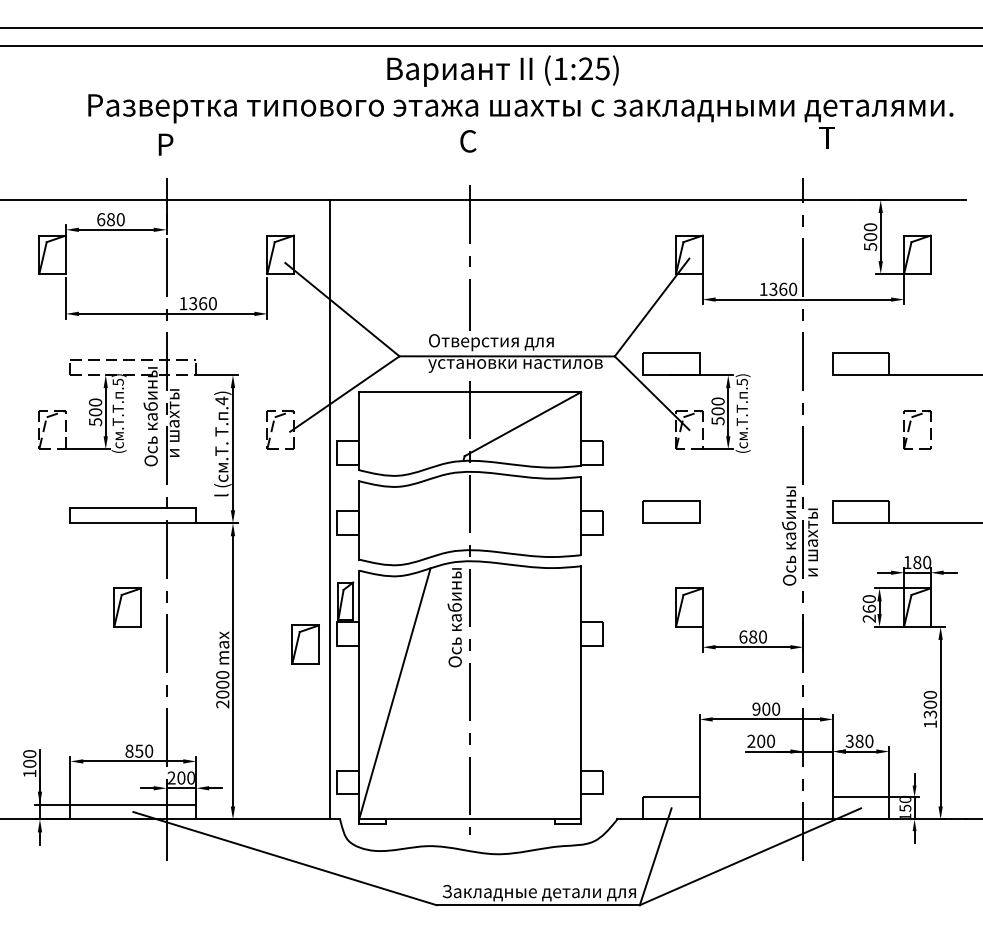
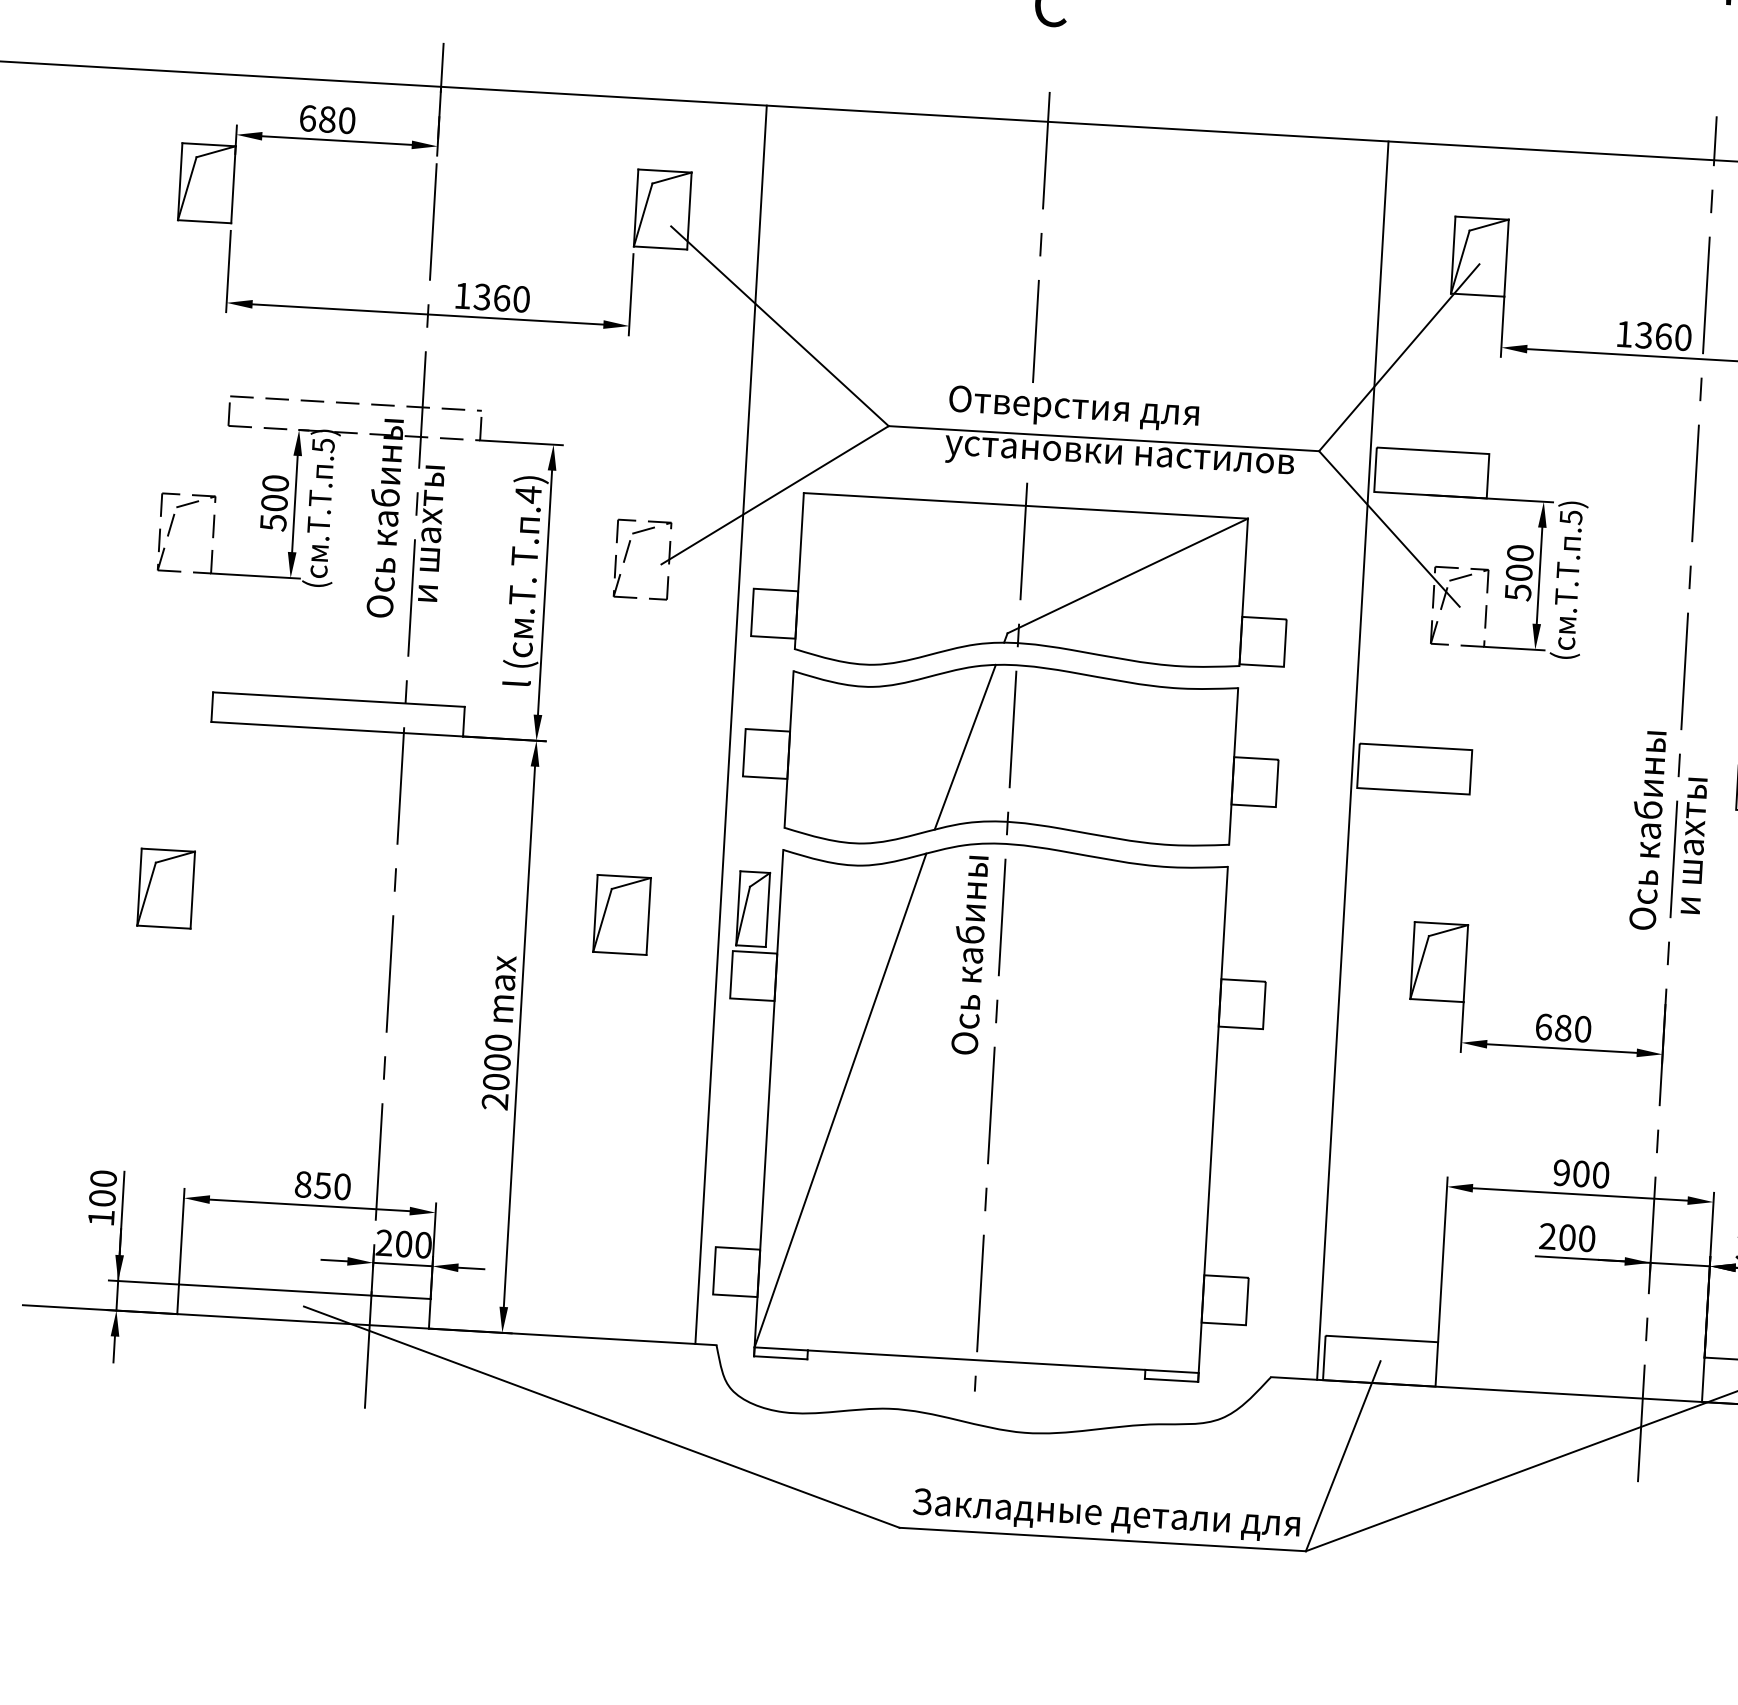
line: (640, 509) -> (1352, 760), added
line: (446, 514) -> (964, 747), added
part: (127, 607) -> (165, 888), moved
part: (305, 644) -> (621, 914), moved

